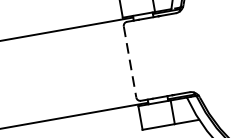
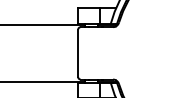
line: (130, 62) -> (78, 53), dashed -> solid

